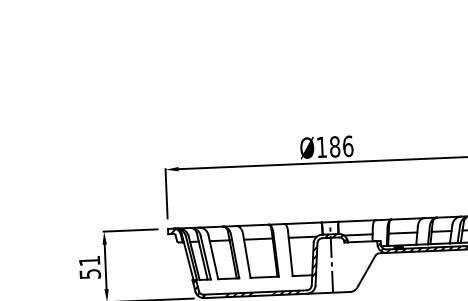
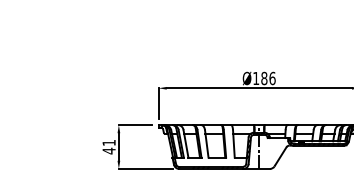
text: (89, 273) -> (108, 150), 51 -> 41

